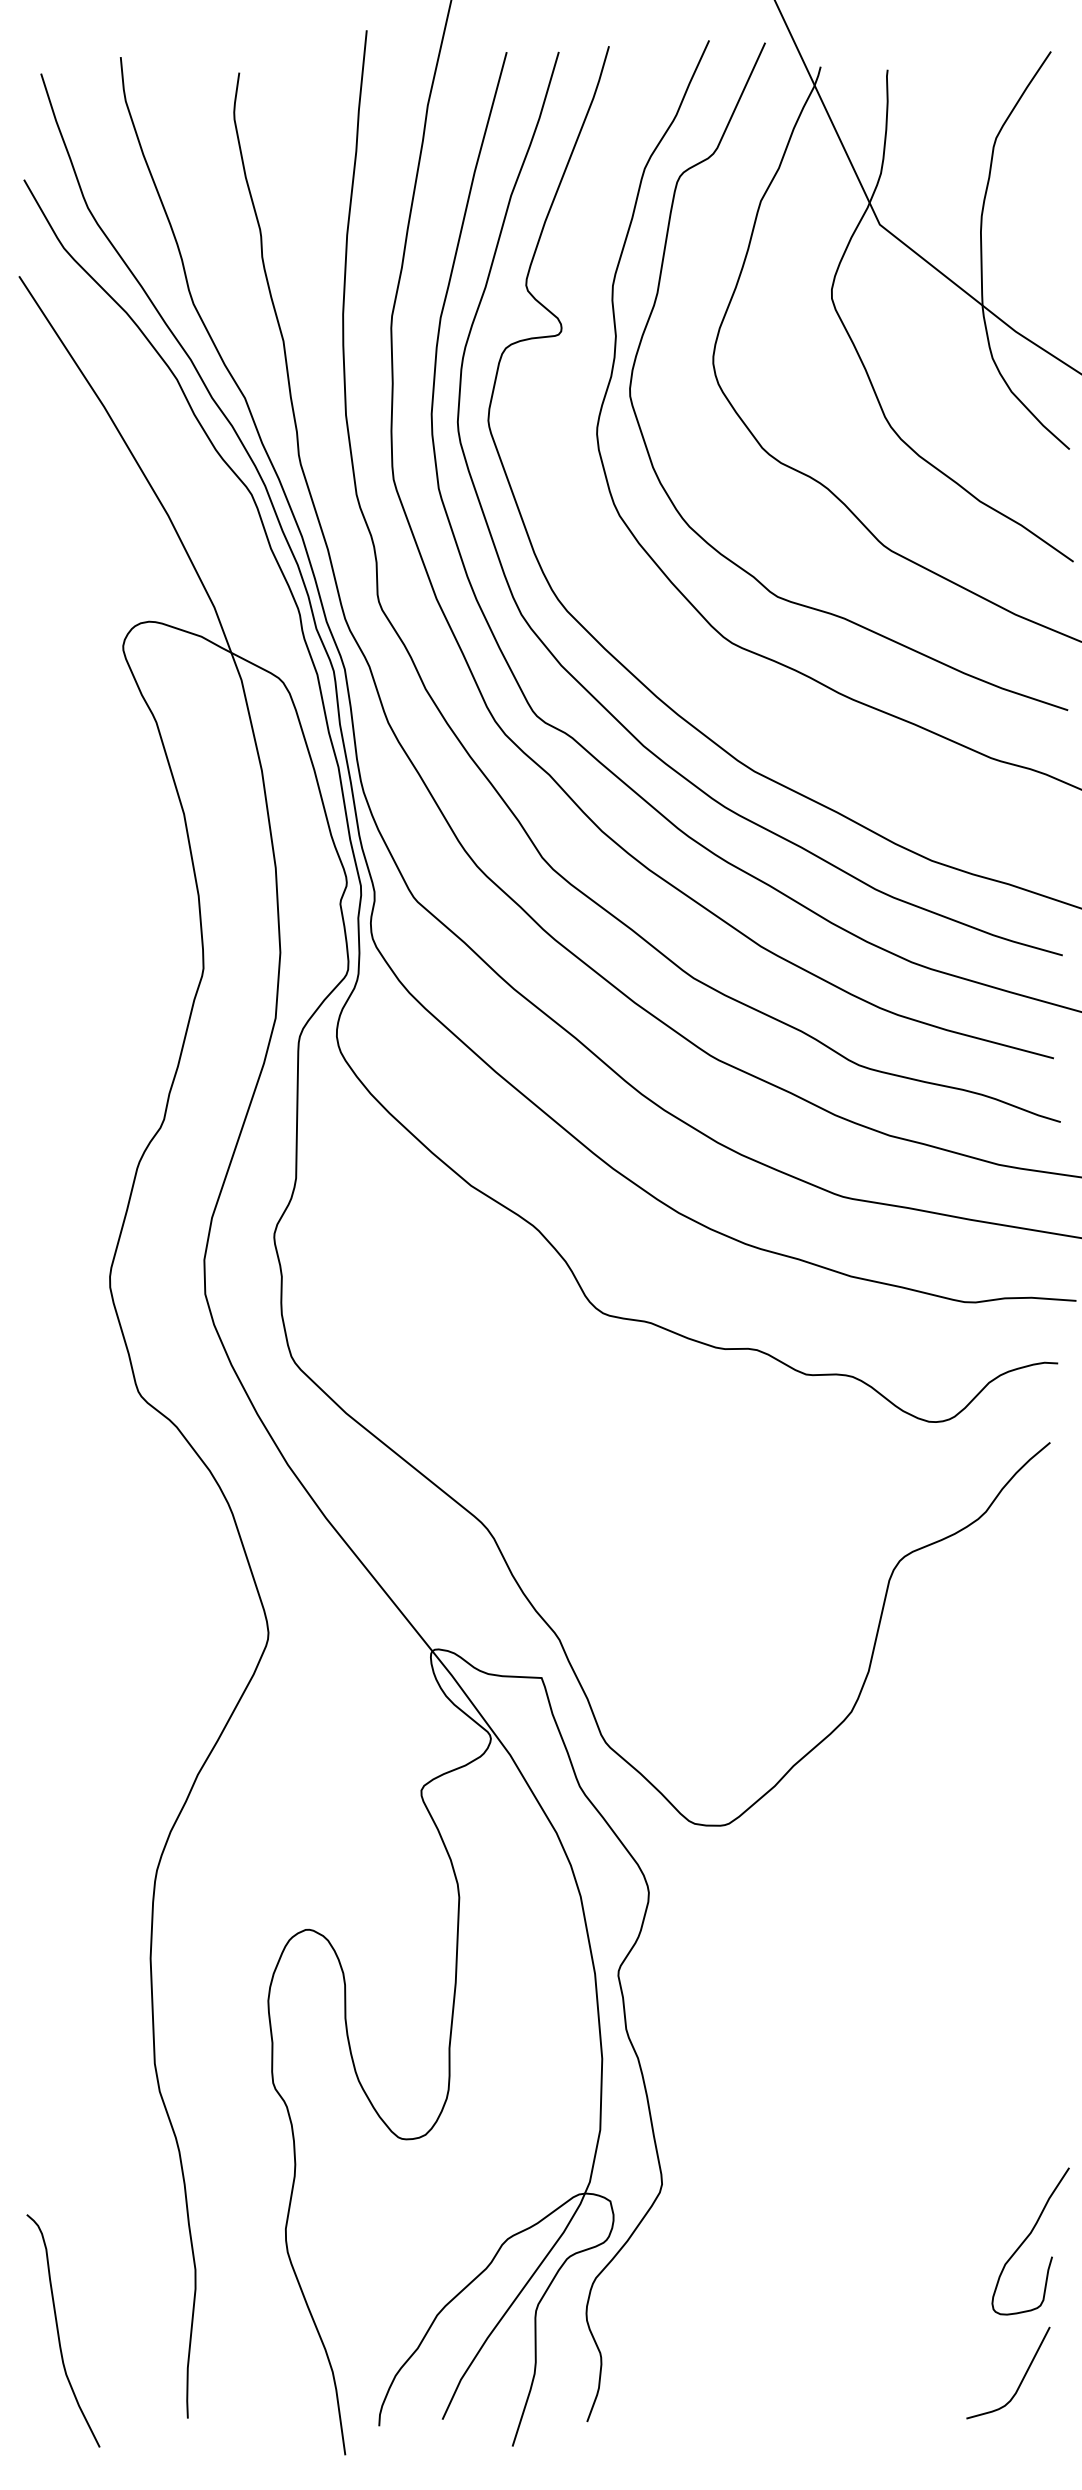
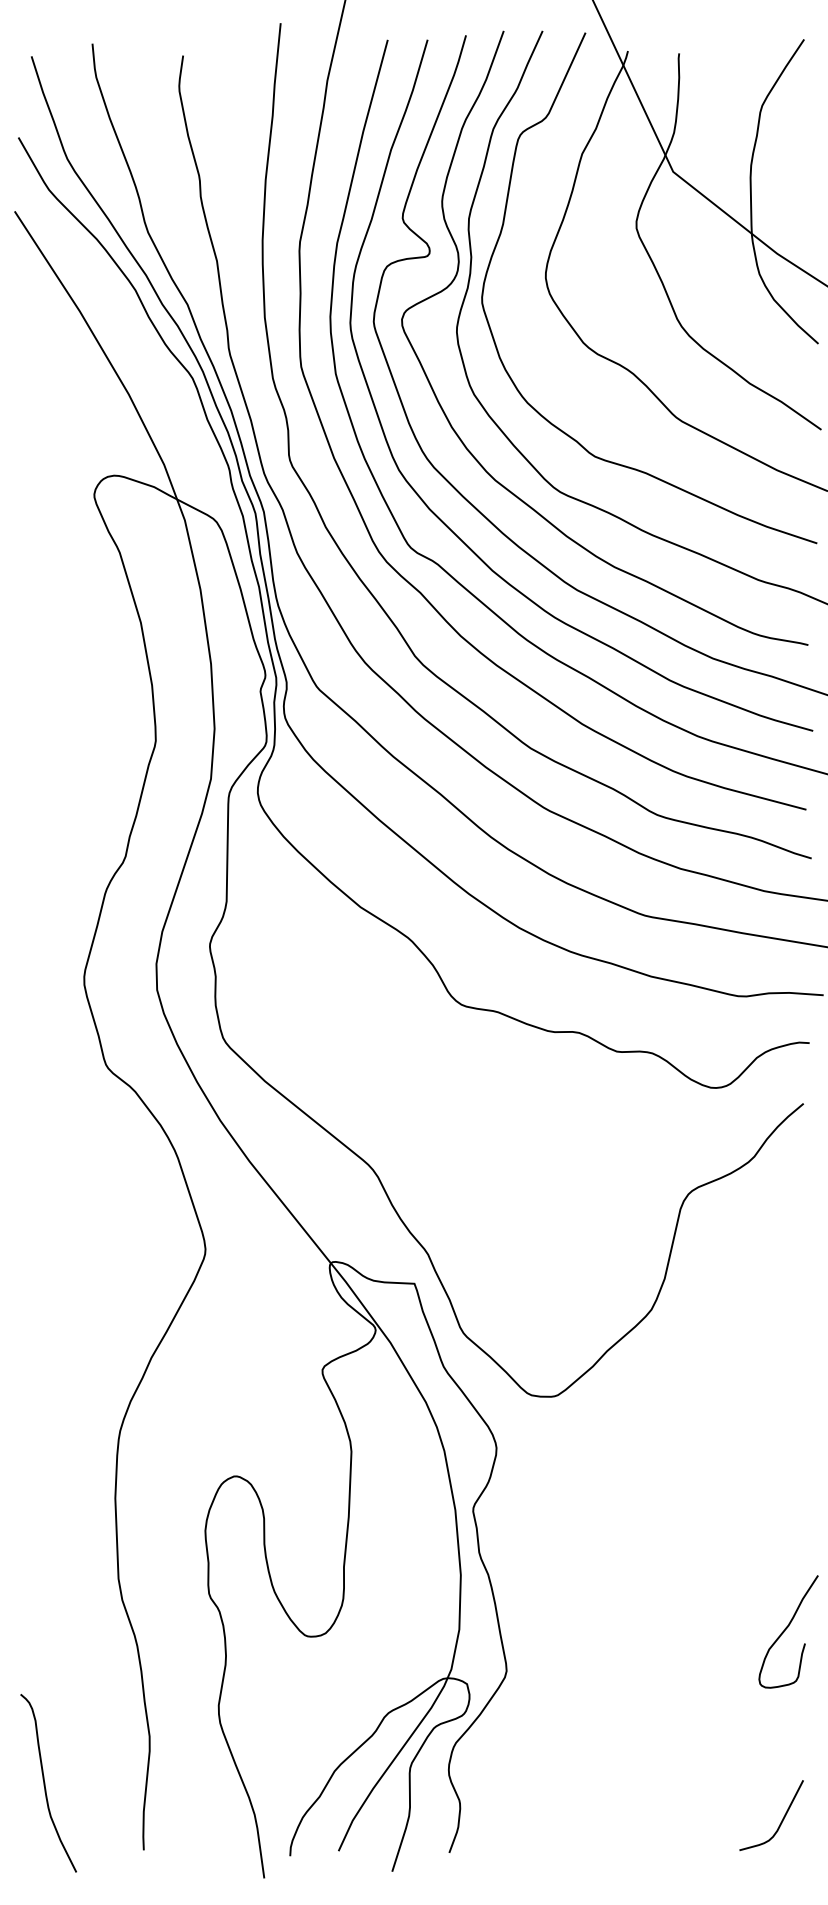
curve: (597, 360) -> (457, 275), added
curve: (1027, 2238) -> (786, 1629), moved

